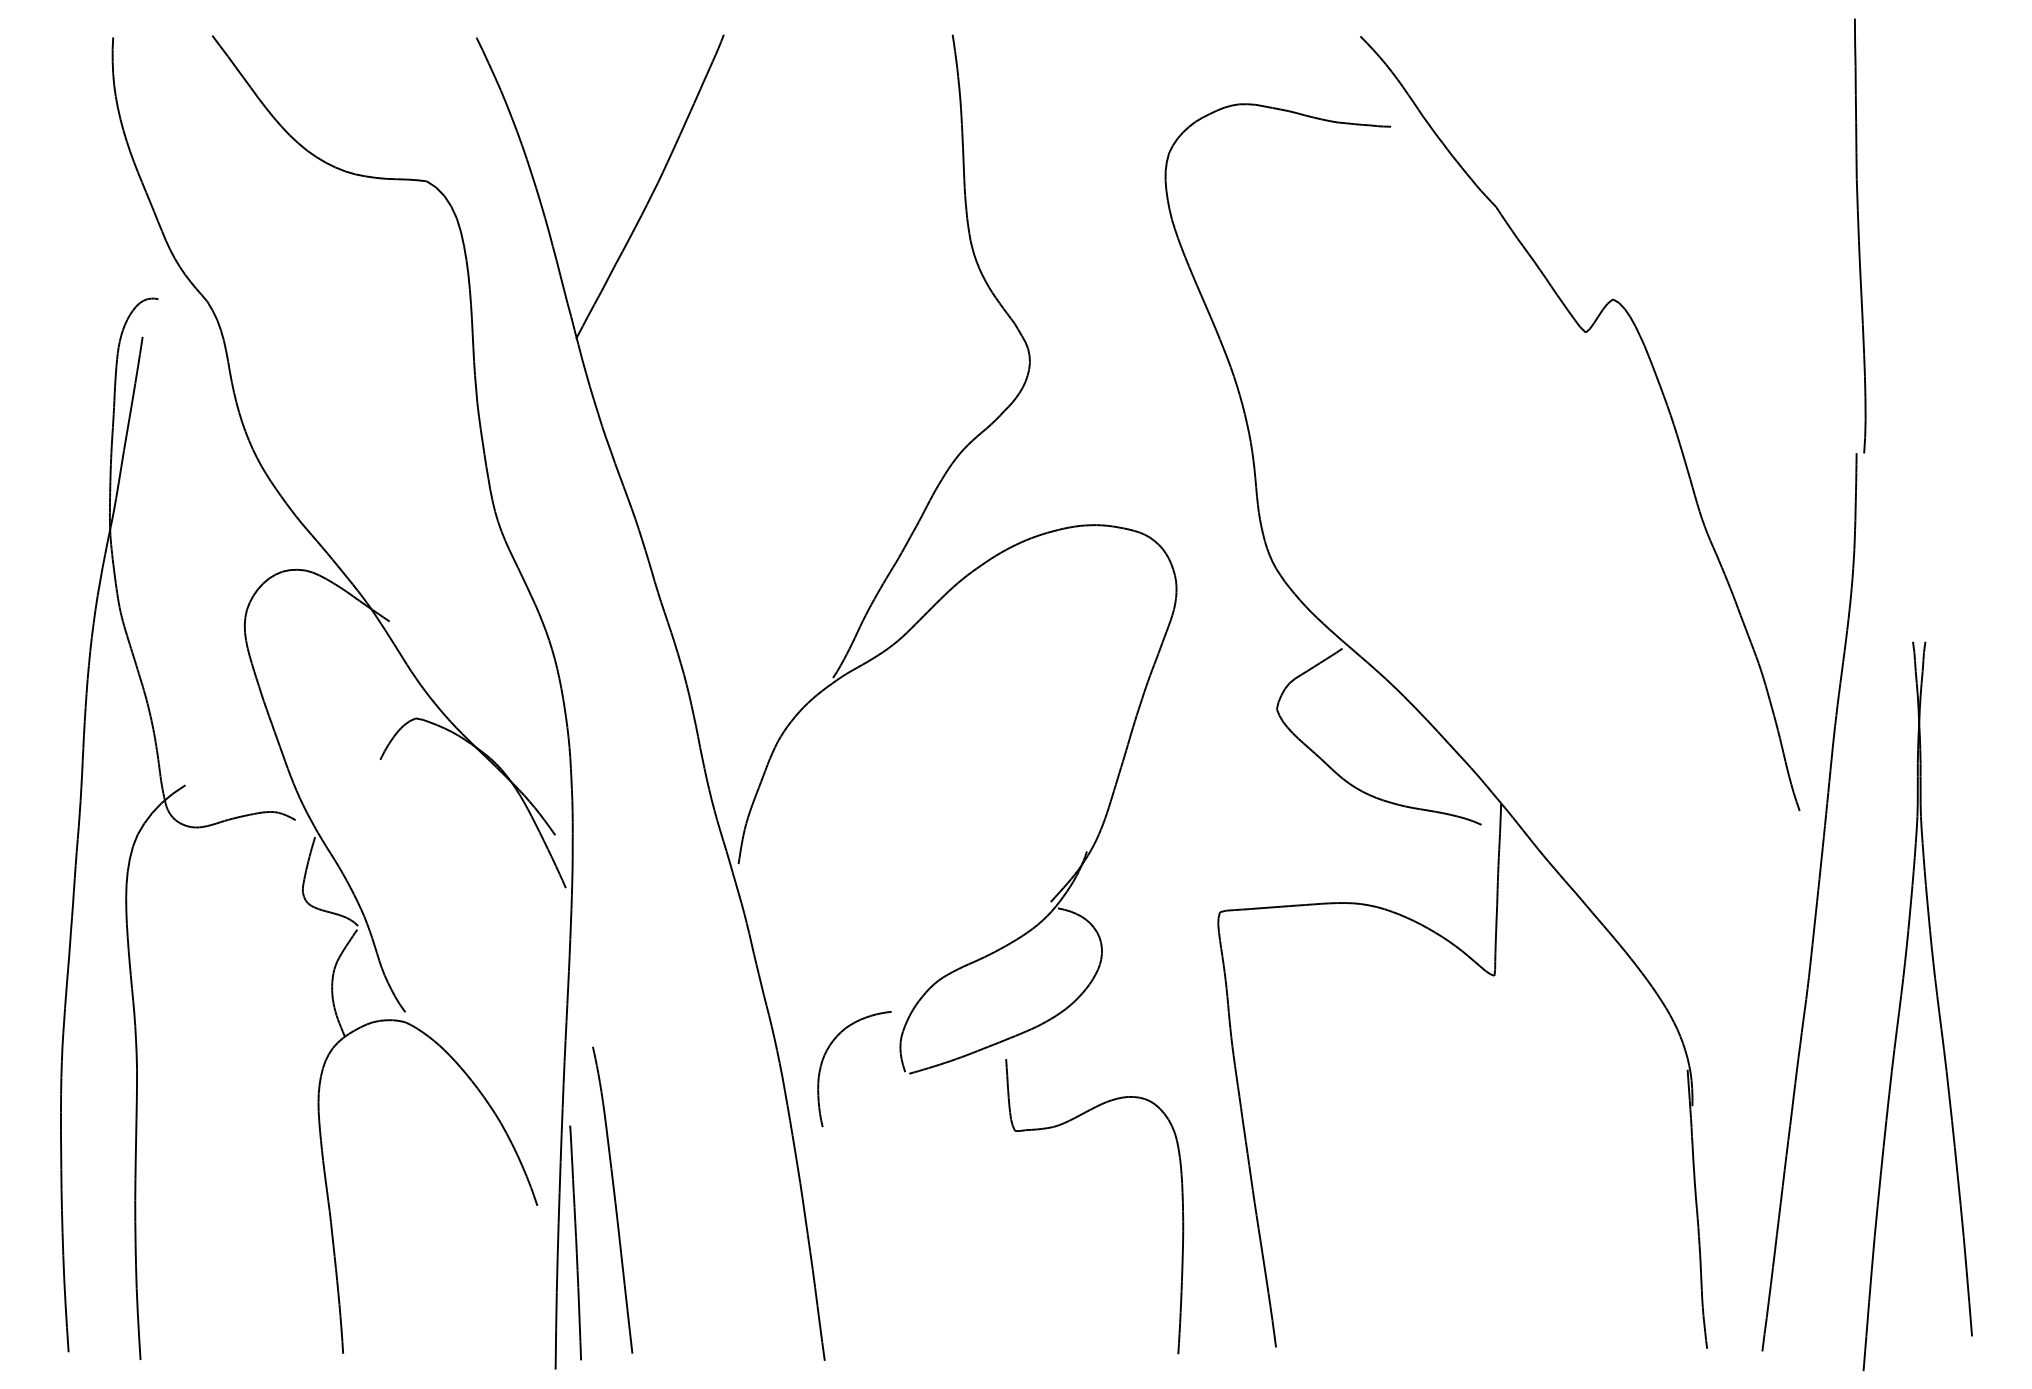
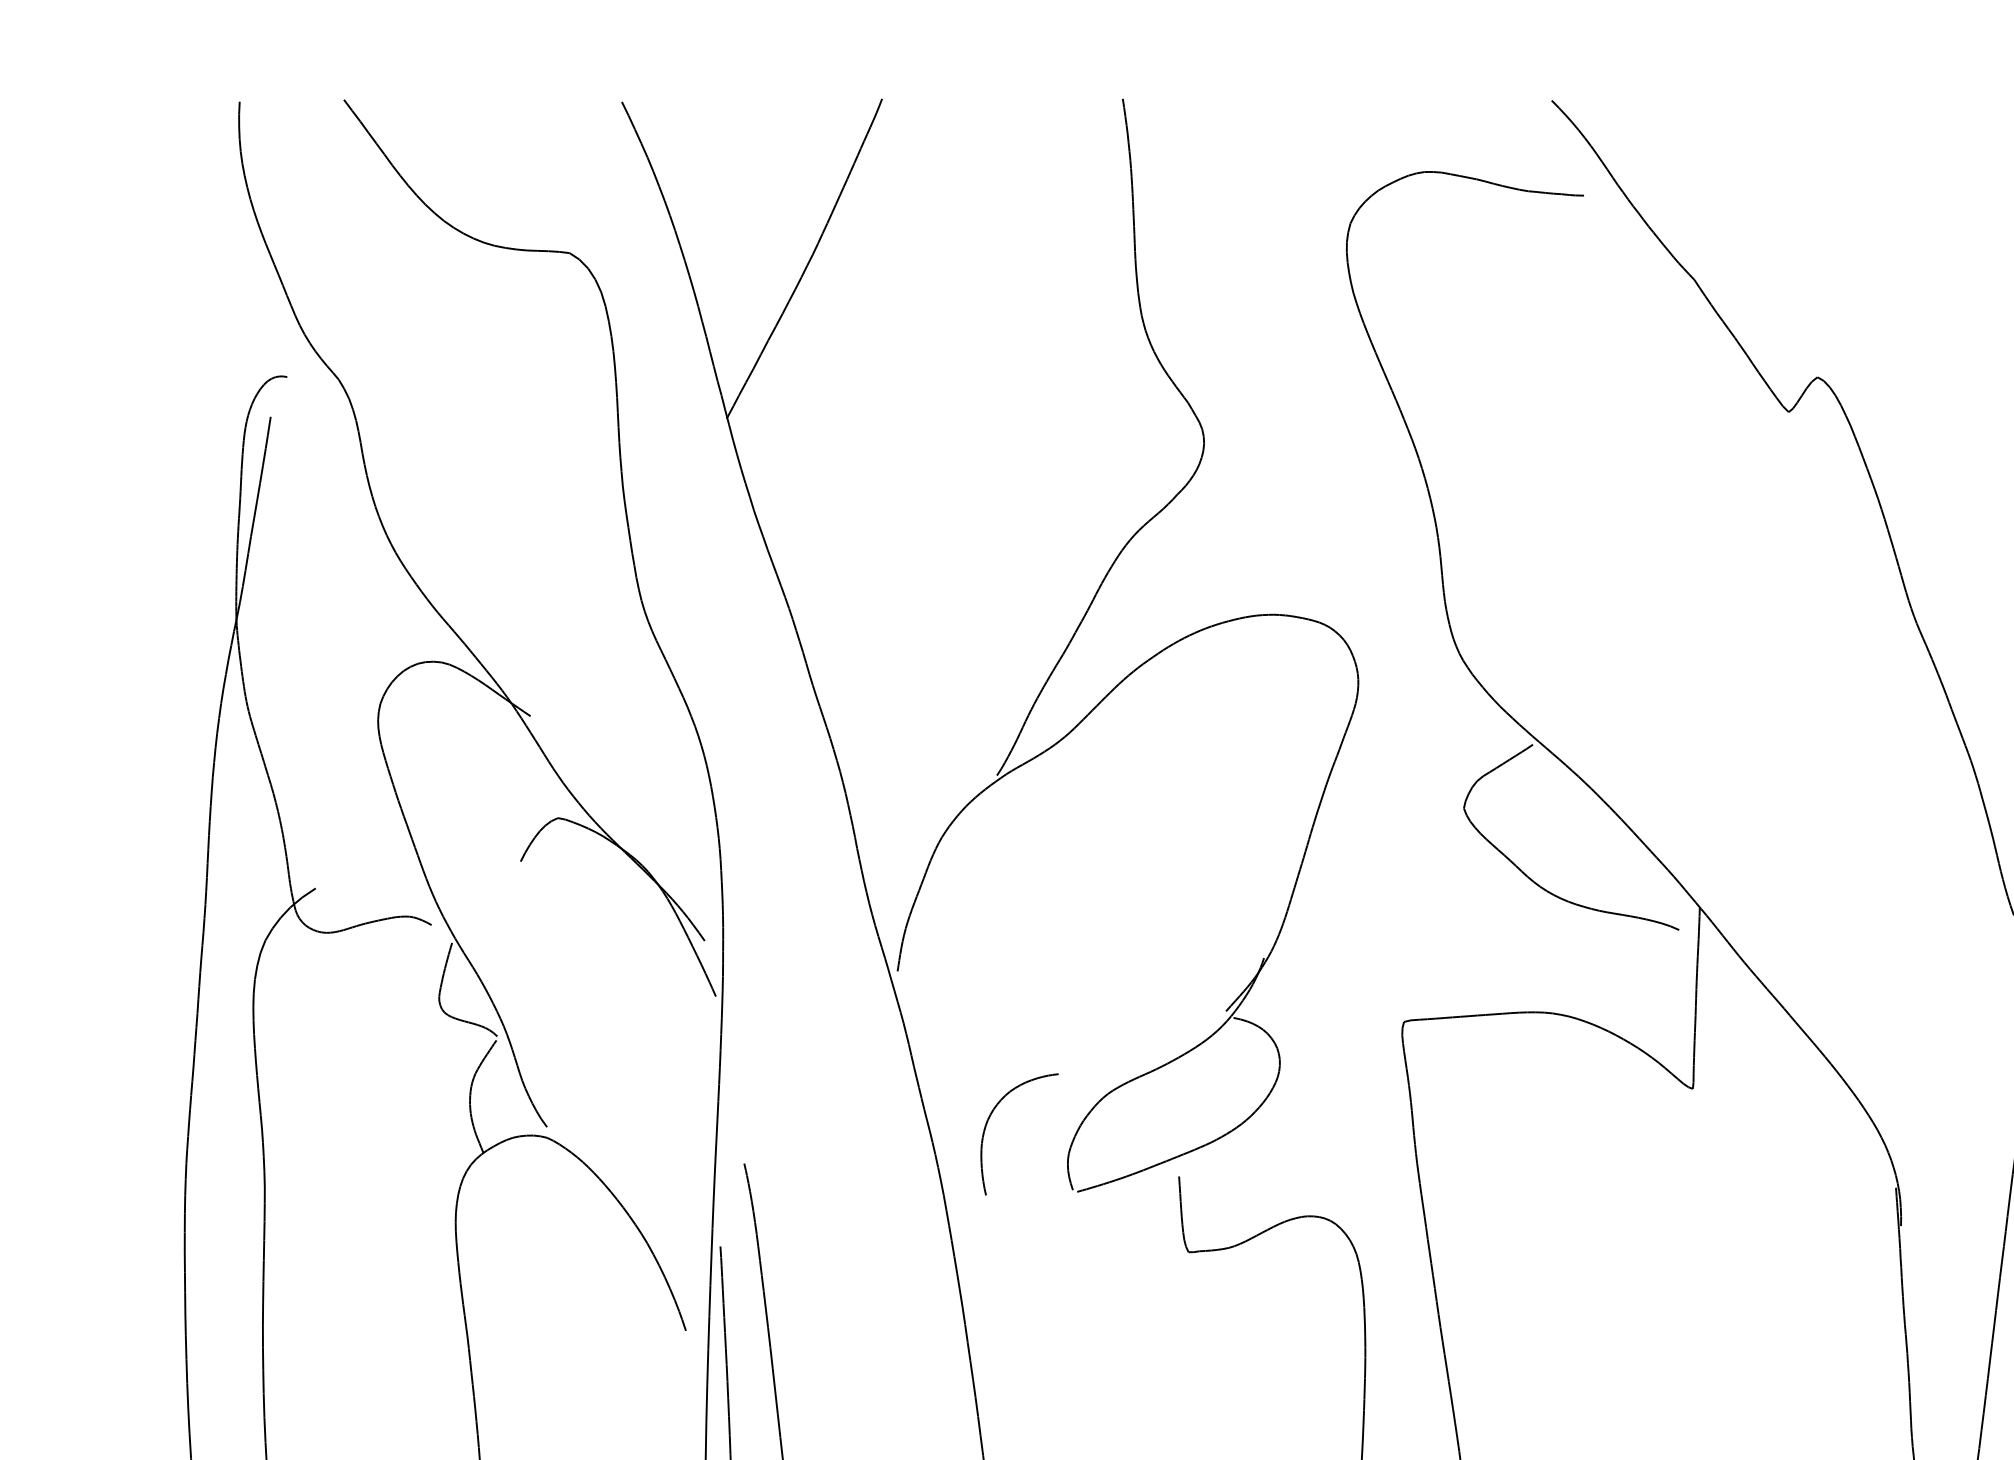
part: (824, 1058) -> (988, 1123), moved

